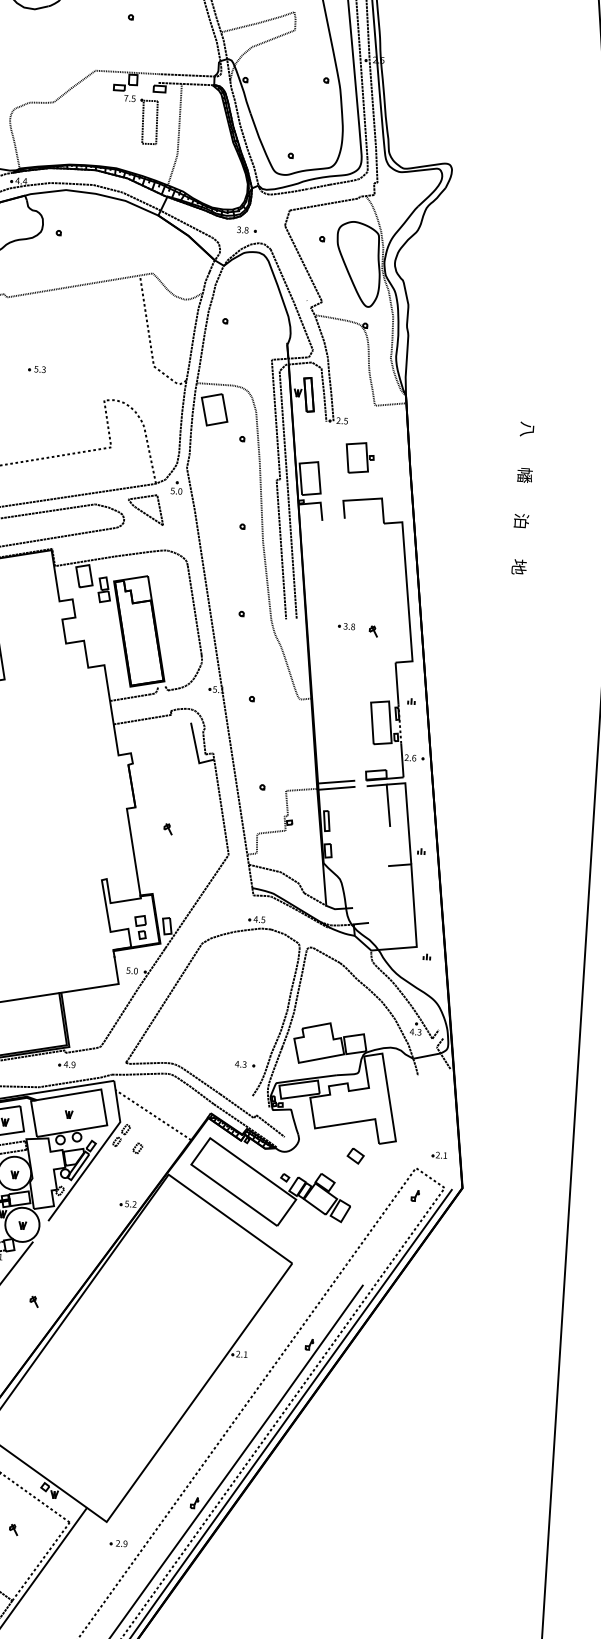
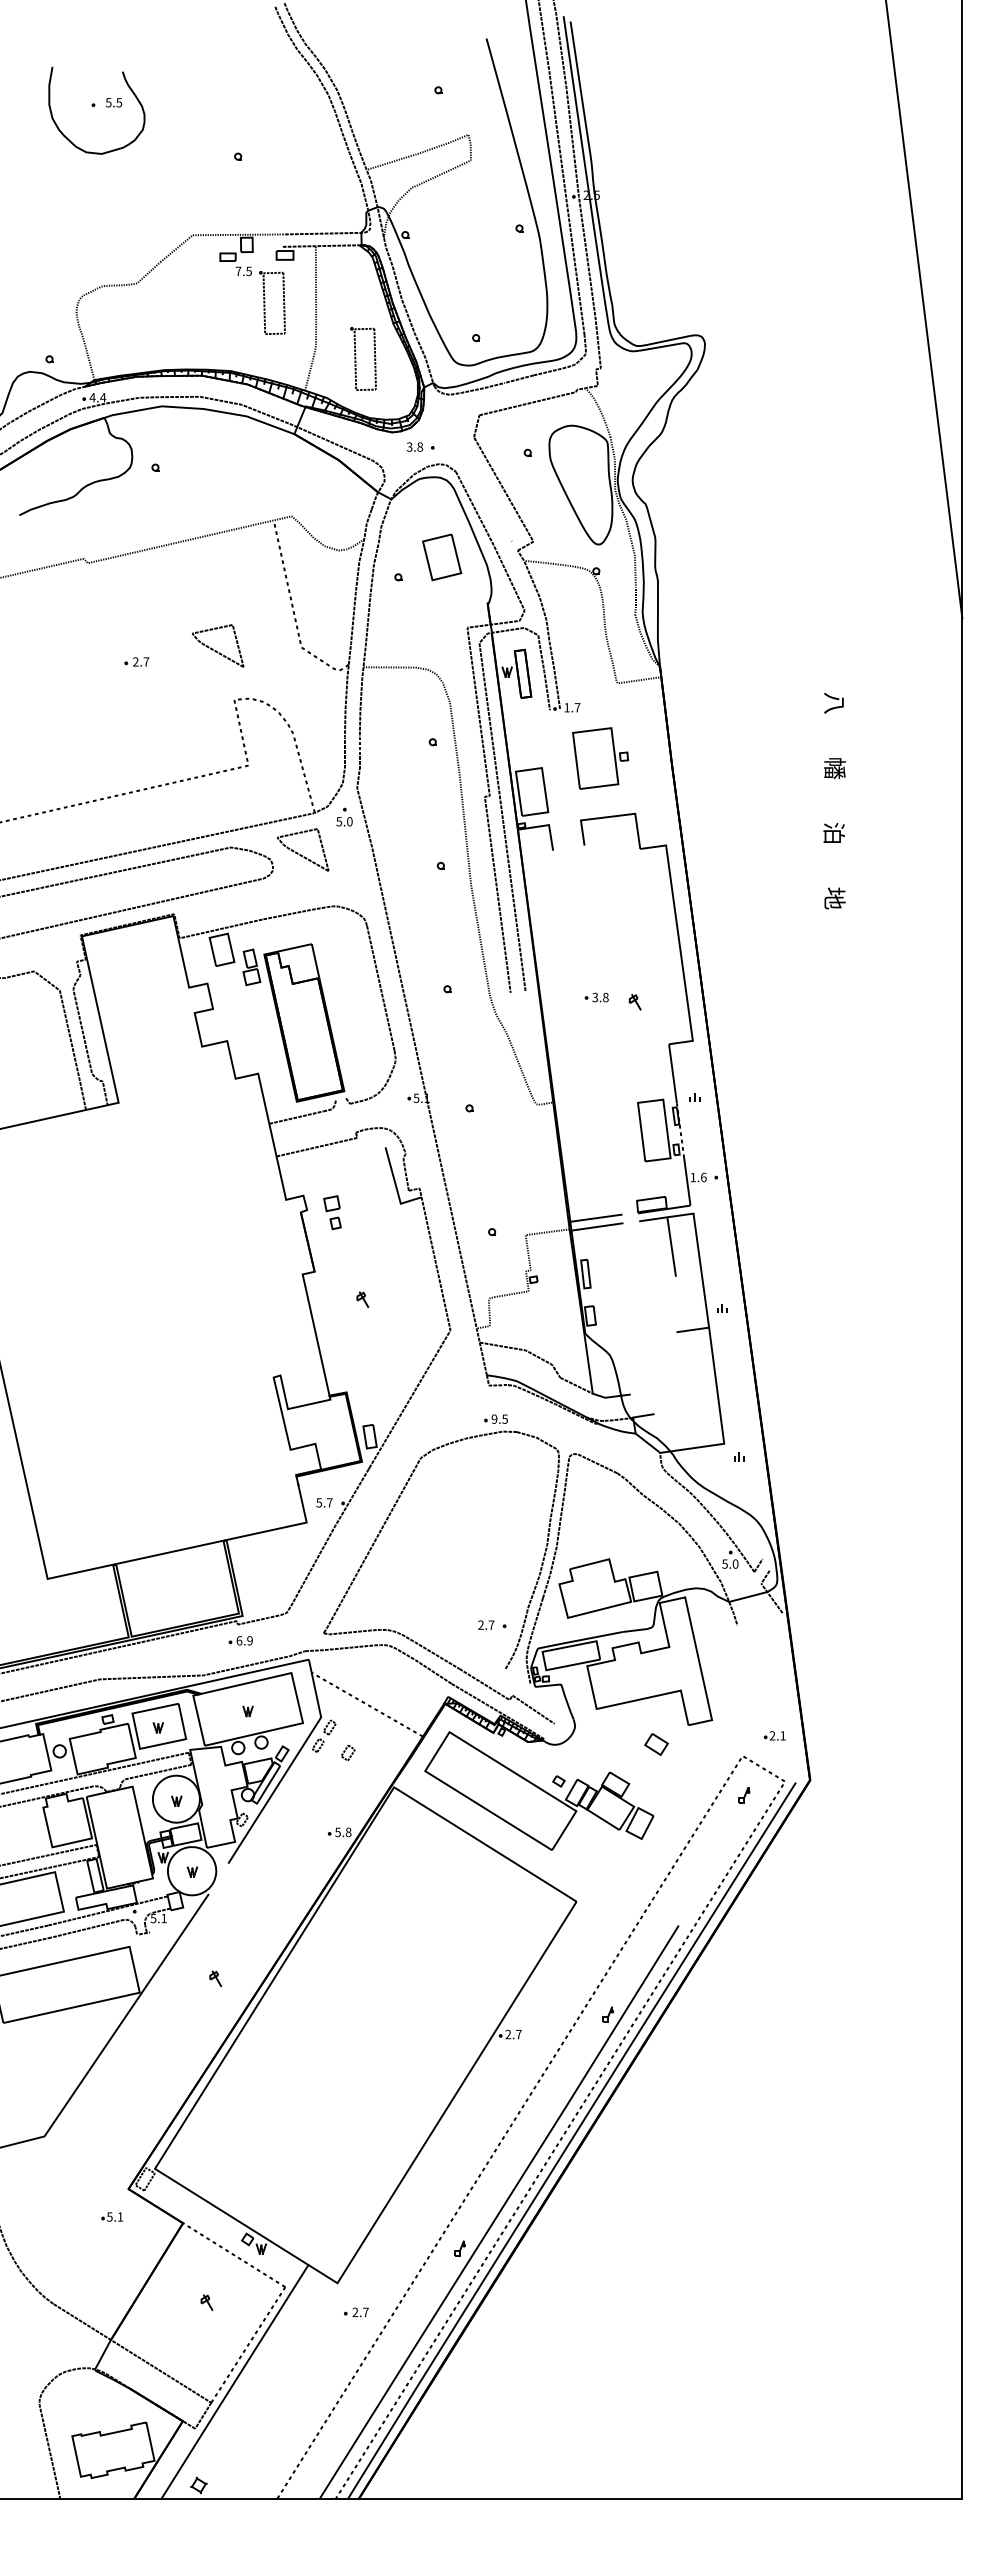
part: (205, 164) -> (356, 358), added
part: (94, 361) -> (217, 645), added
text: (40, 369) -> (141, 661), 5.3 -> 2.7
part: (214, 409) -> (442, 557), moved
text: (342, 420) -> (572, 707), 2.5 -> 1.7
part: (359, 457) -> (599, 758), size x1.4
text: (406, 757) -> (693, 1177), 2.6 -> 1.6
text: (255, 918) -> (494, 1418), 4.5 -> 9.5
part: (140, 927) -> (332, 1212), moved
text: (135, 970) -> (329, 1502), 5.0 -> 5.7
text: (415, 1031) -> (729, 1563), 4.3 -> 5.0
text: (240, 1063) -> (485, 1624), 4.3 -> 2.7
text: (66, 1064) -> (239, 1640), 4.9 -> 6.9
text: (134, 1204) -> (348, 1832), 5.2 -> 5.8
text: (245, 1354) -> (518, 2034), 2.1 -> 2.7
text: (125, 1543) -> (365, 2312), 2.9 -> 2.7

